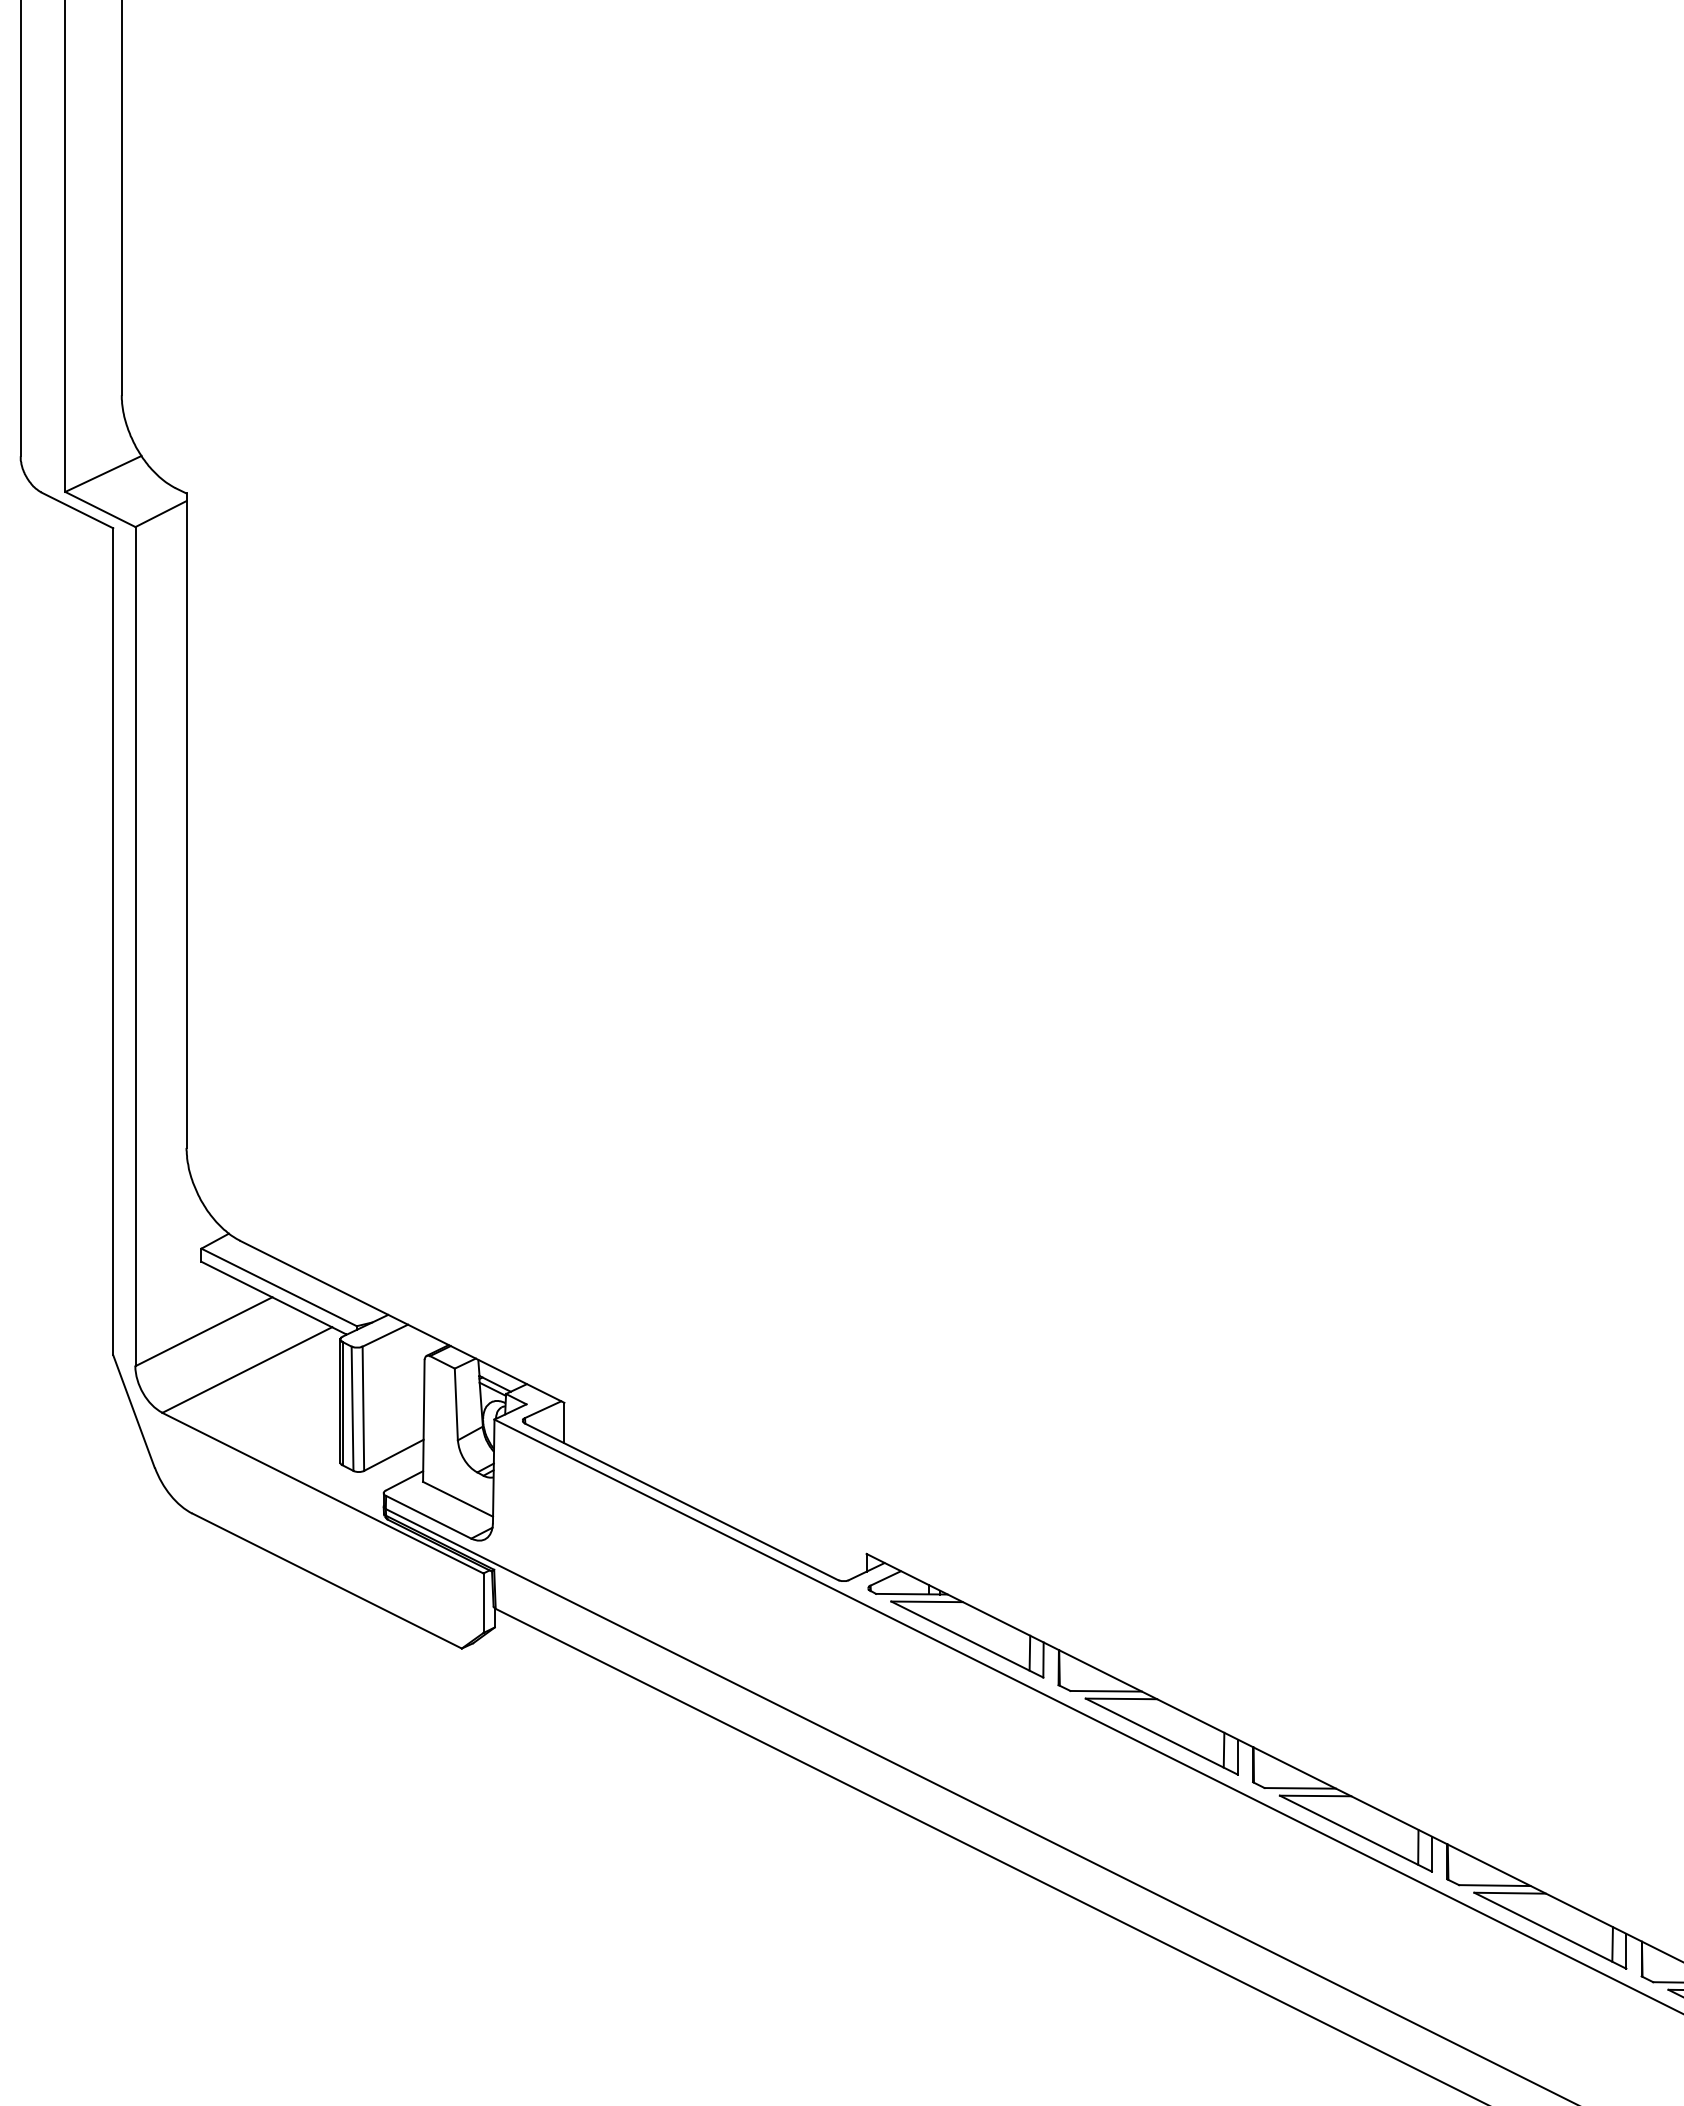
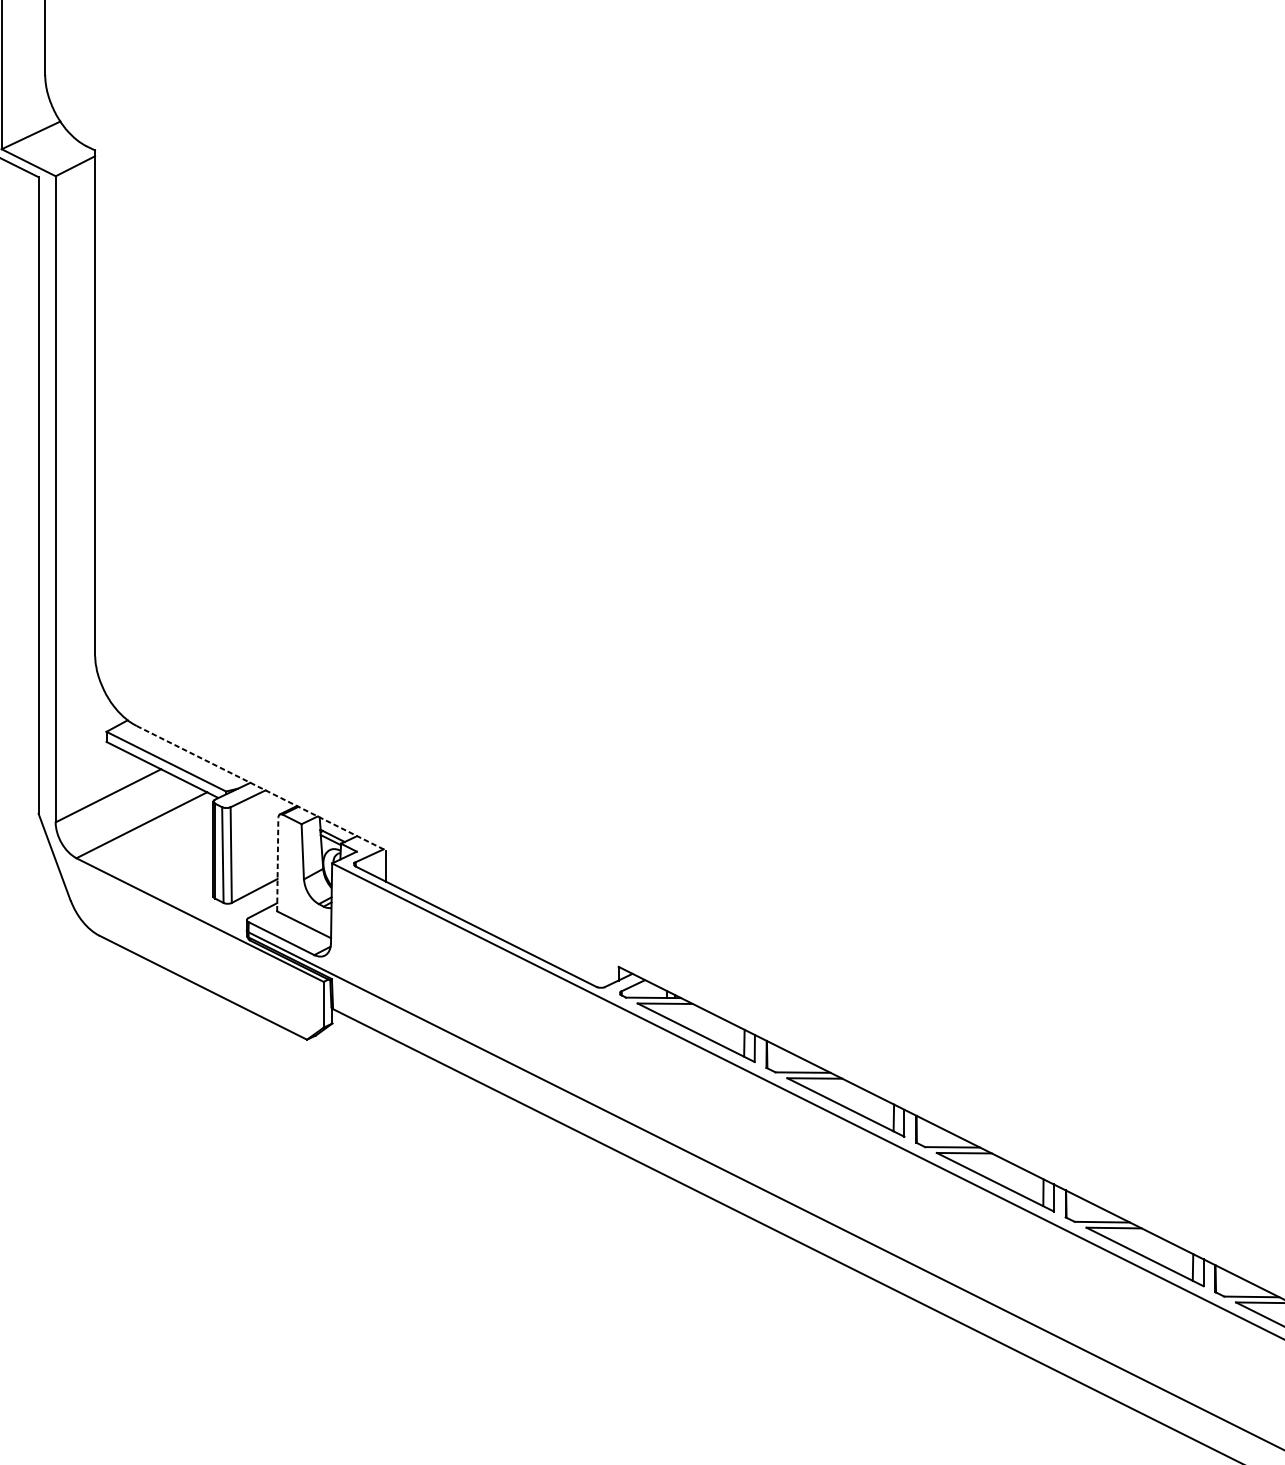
line: (402, 1322) -> (261, 788), solid -> dashed
line: (423, 1420) -> (277, 864), solid -> dashed

